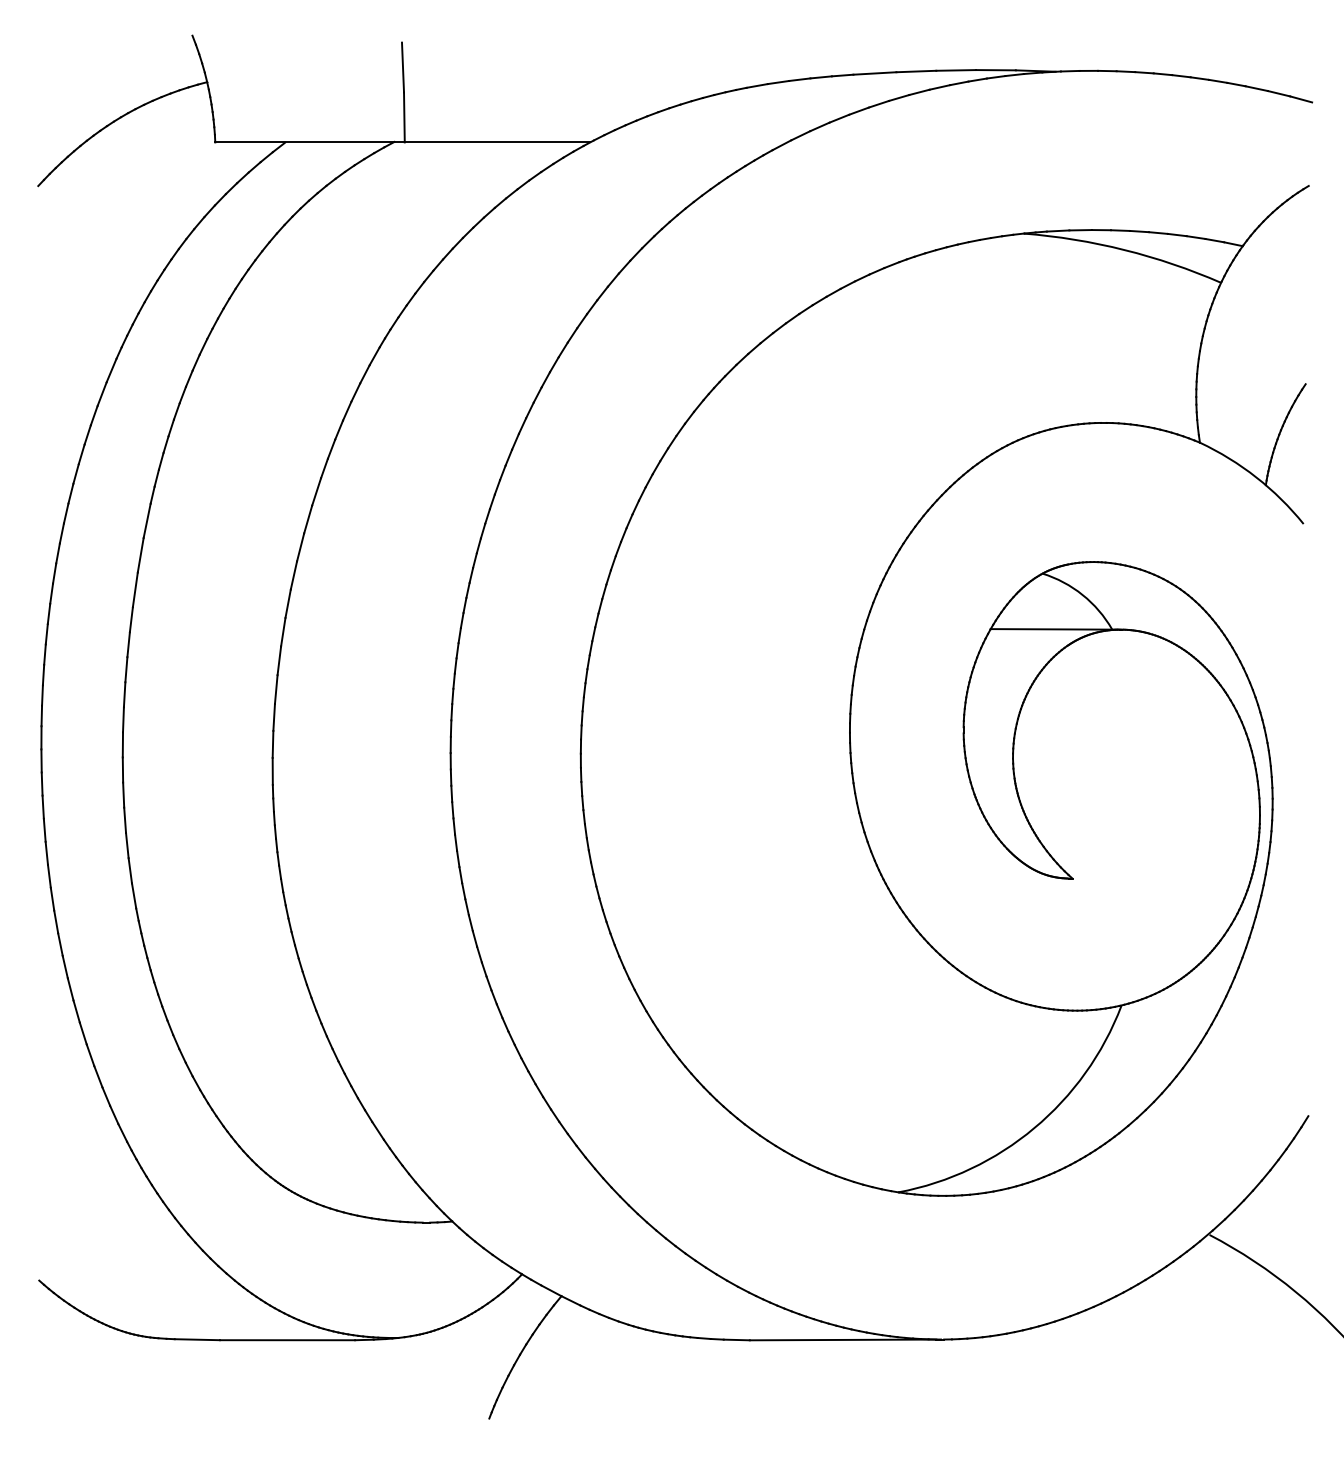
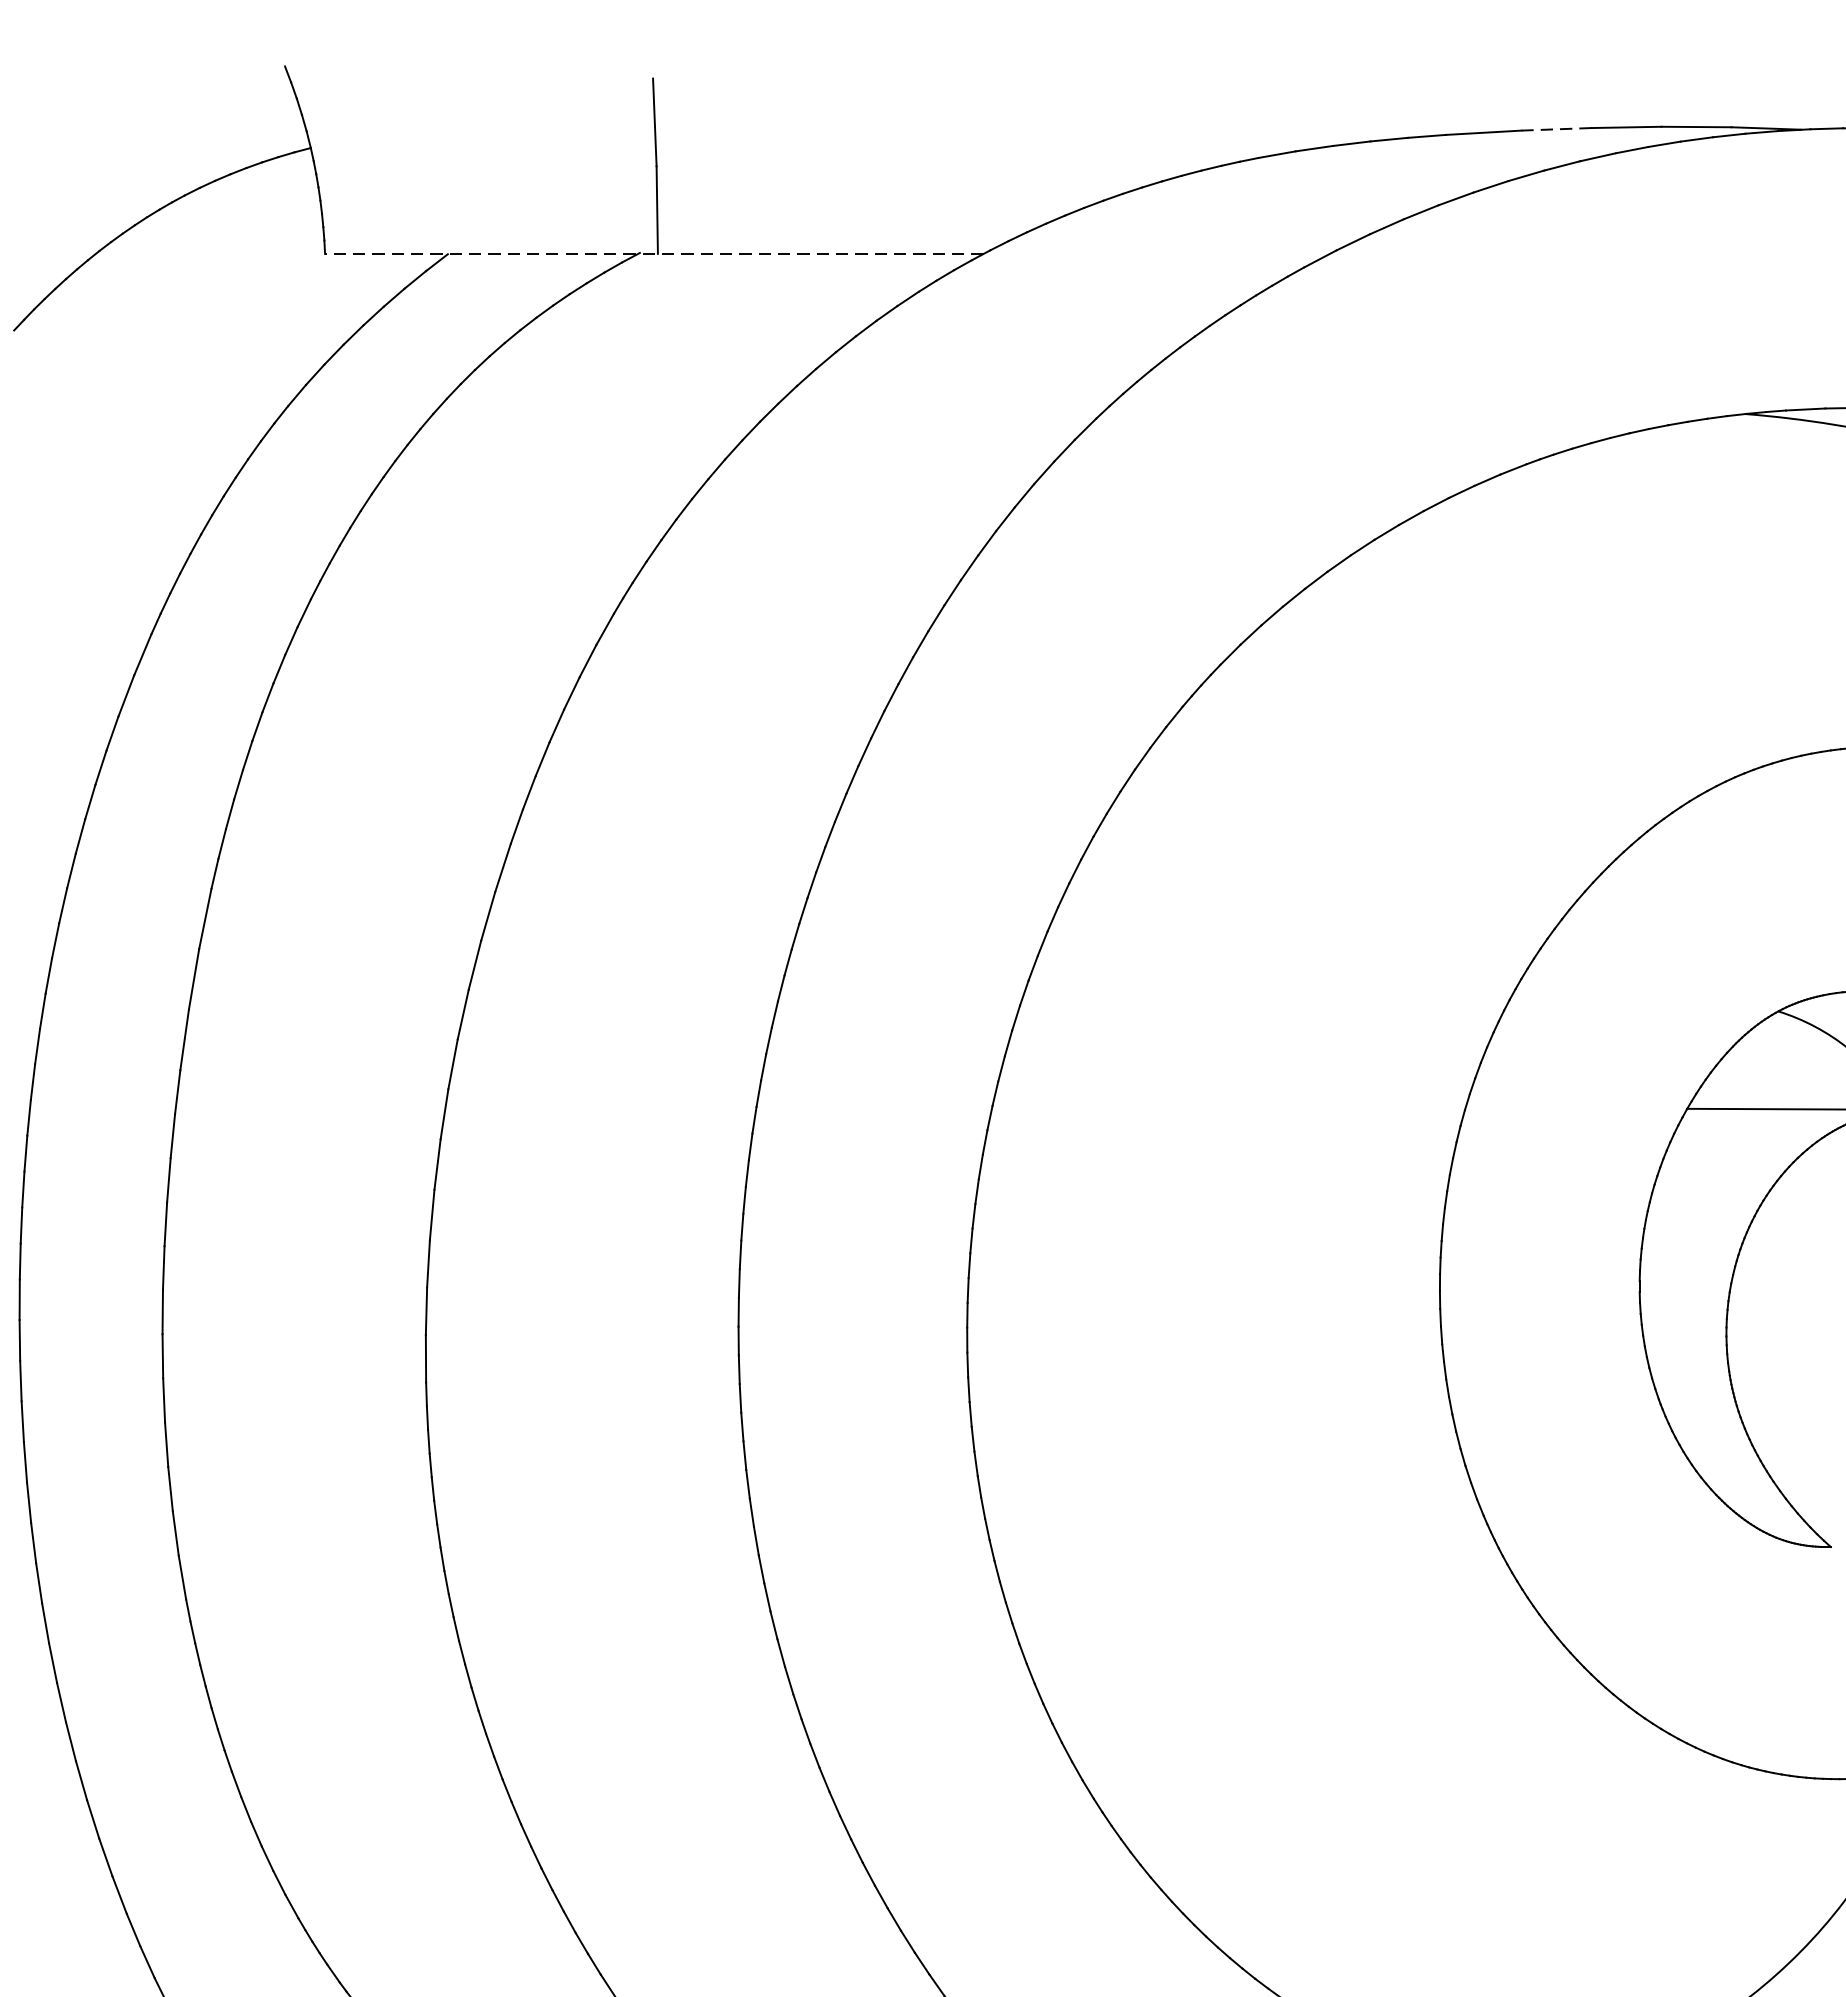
line: (916, 71) -> (1556, 129), solid -> dashed
line: (402, 142) -> (653, 254), solid -> dashed

